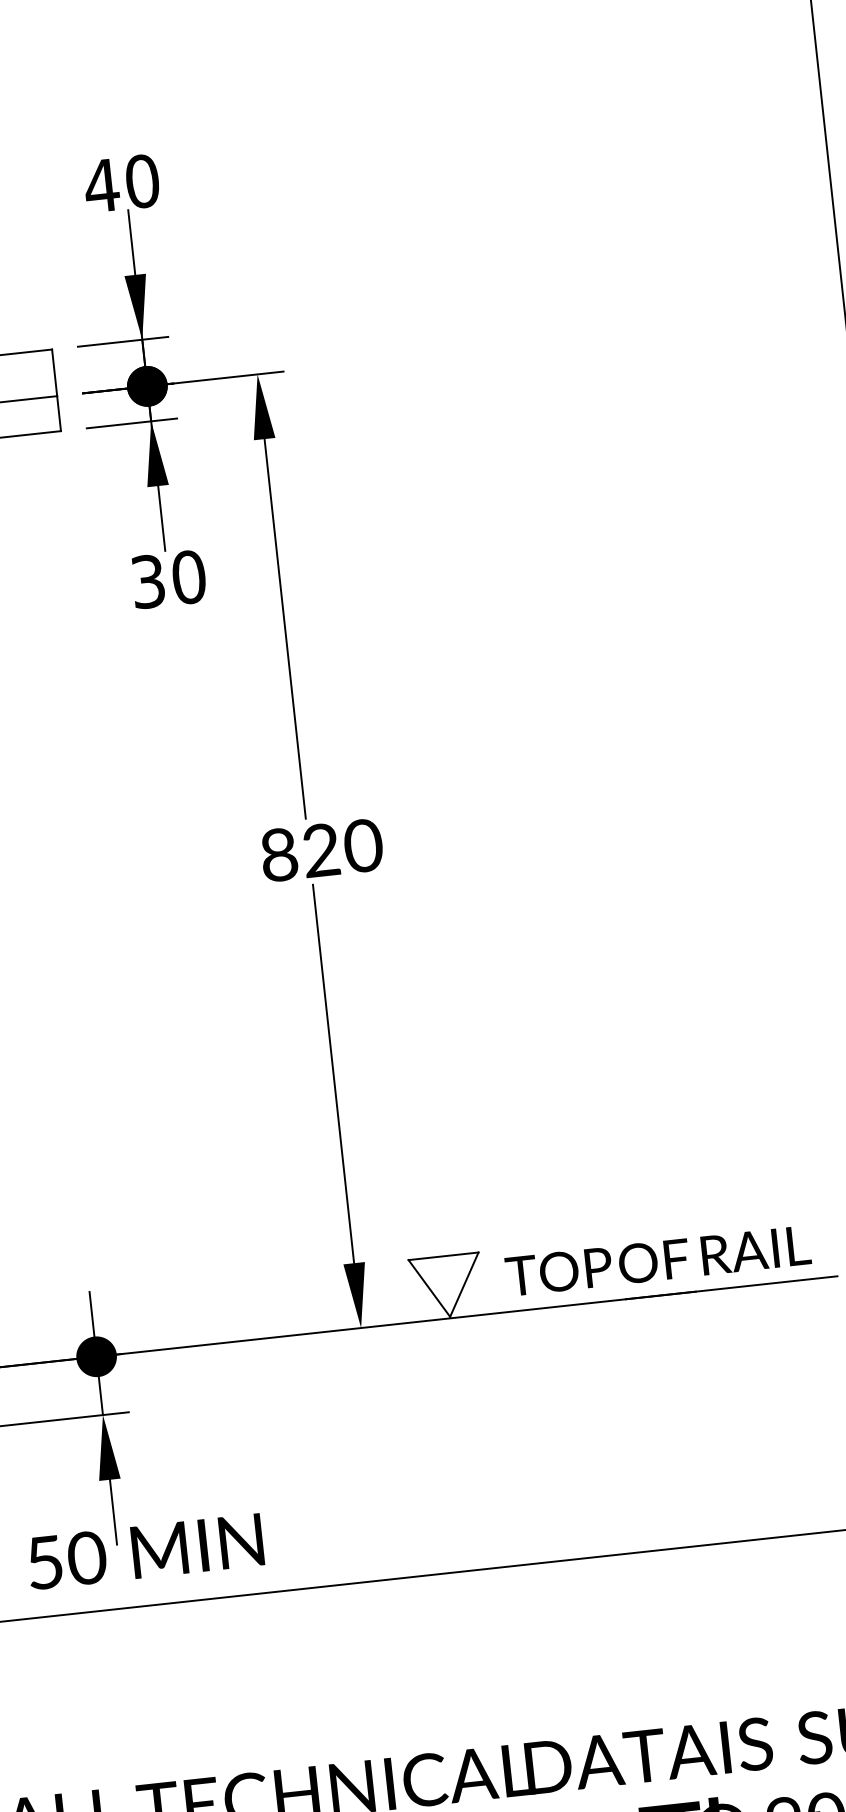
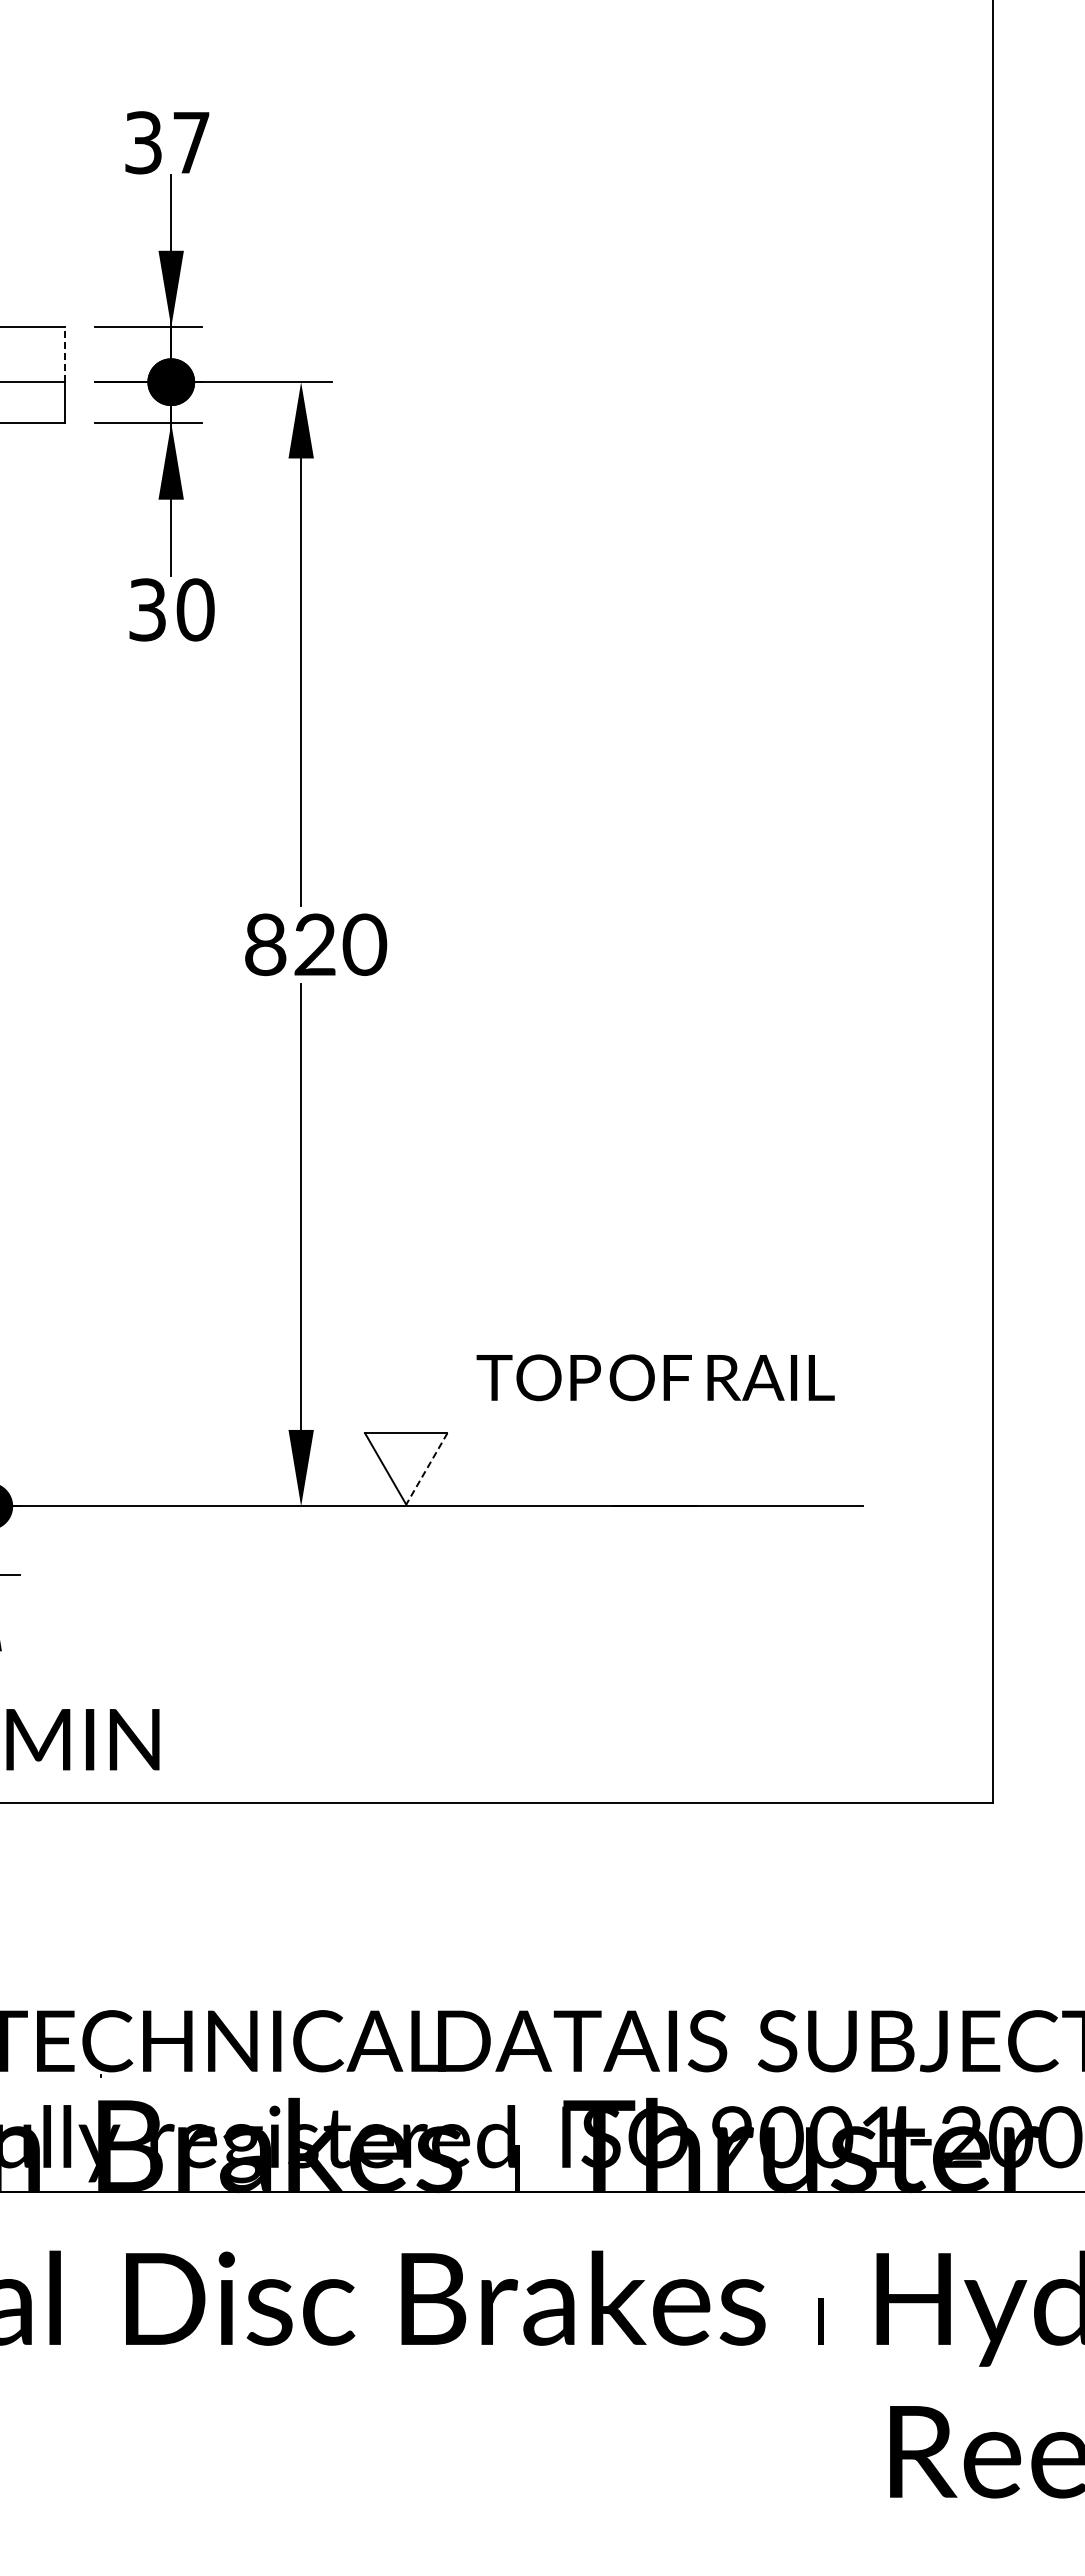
text: (121, 183) -> (166, 142), 40 -> 37
line: (54, 372) -> (64, 354), solid -> dashed
text: (657, 1260) -> (655, 1377), moved
line: (464, 1285) -> (426, 1469), solid -> dashed

